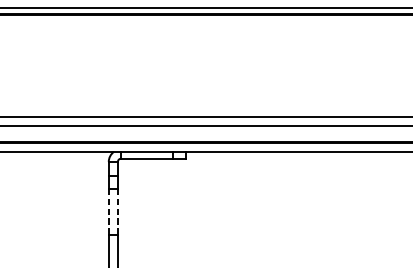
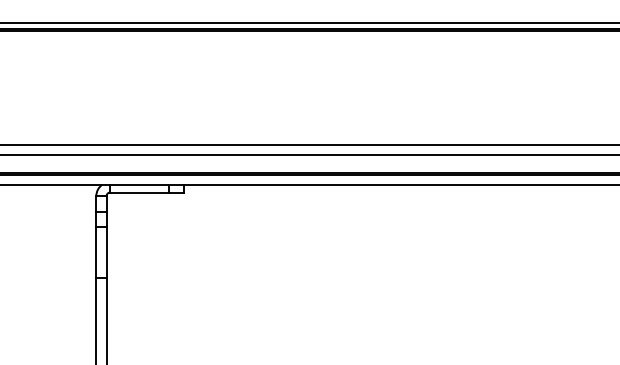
line: (108, 211) -> (96, 252), dashed -> solid
line: (117, 211) -> (106, 252), dashed -> solid

